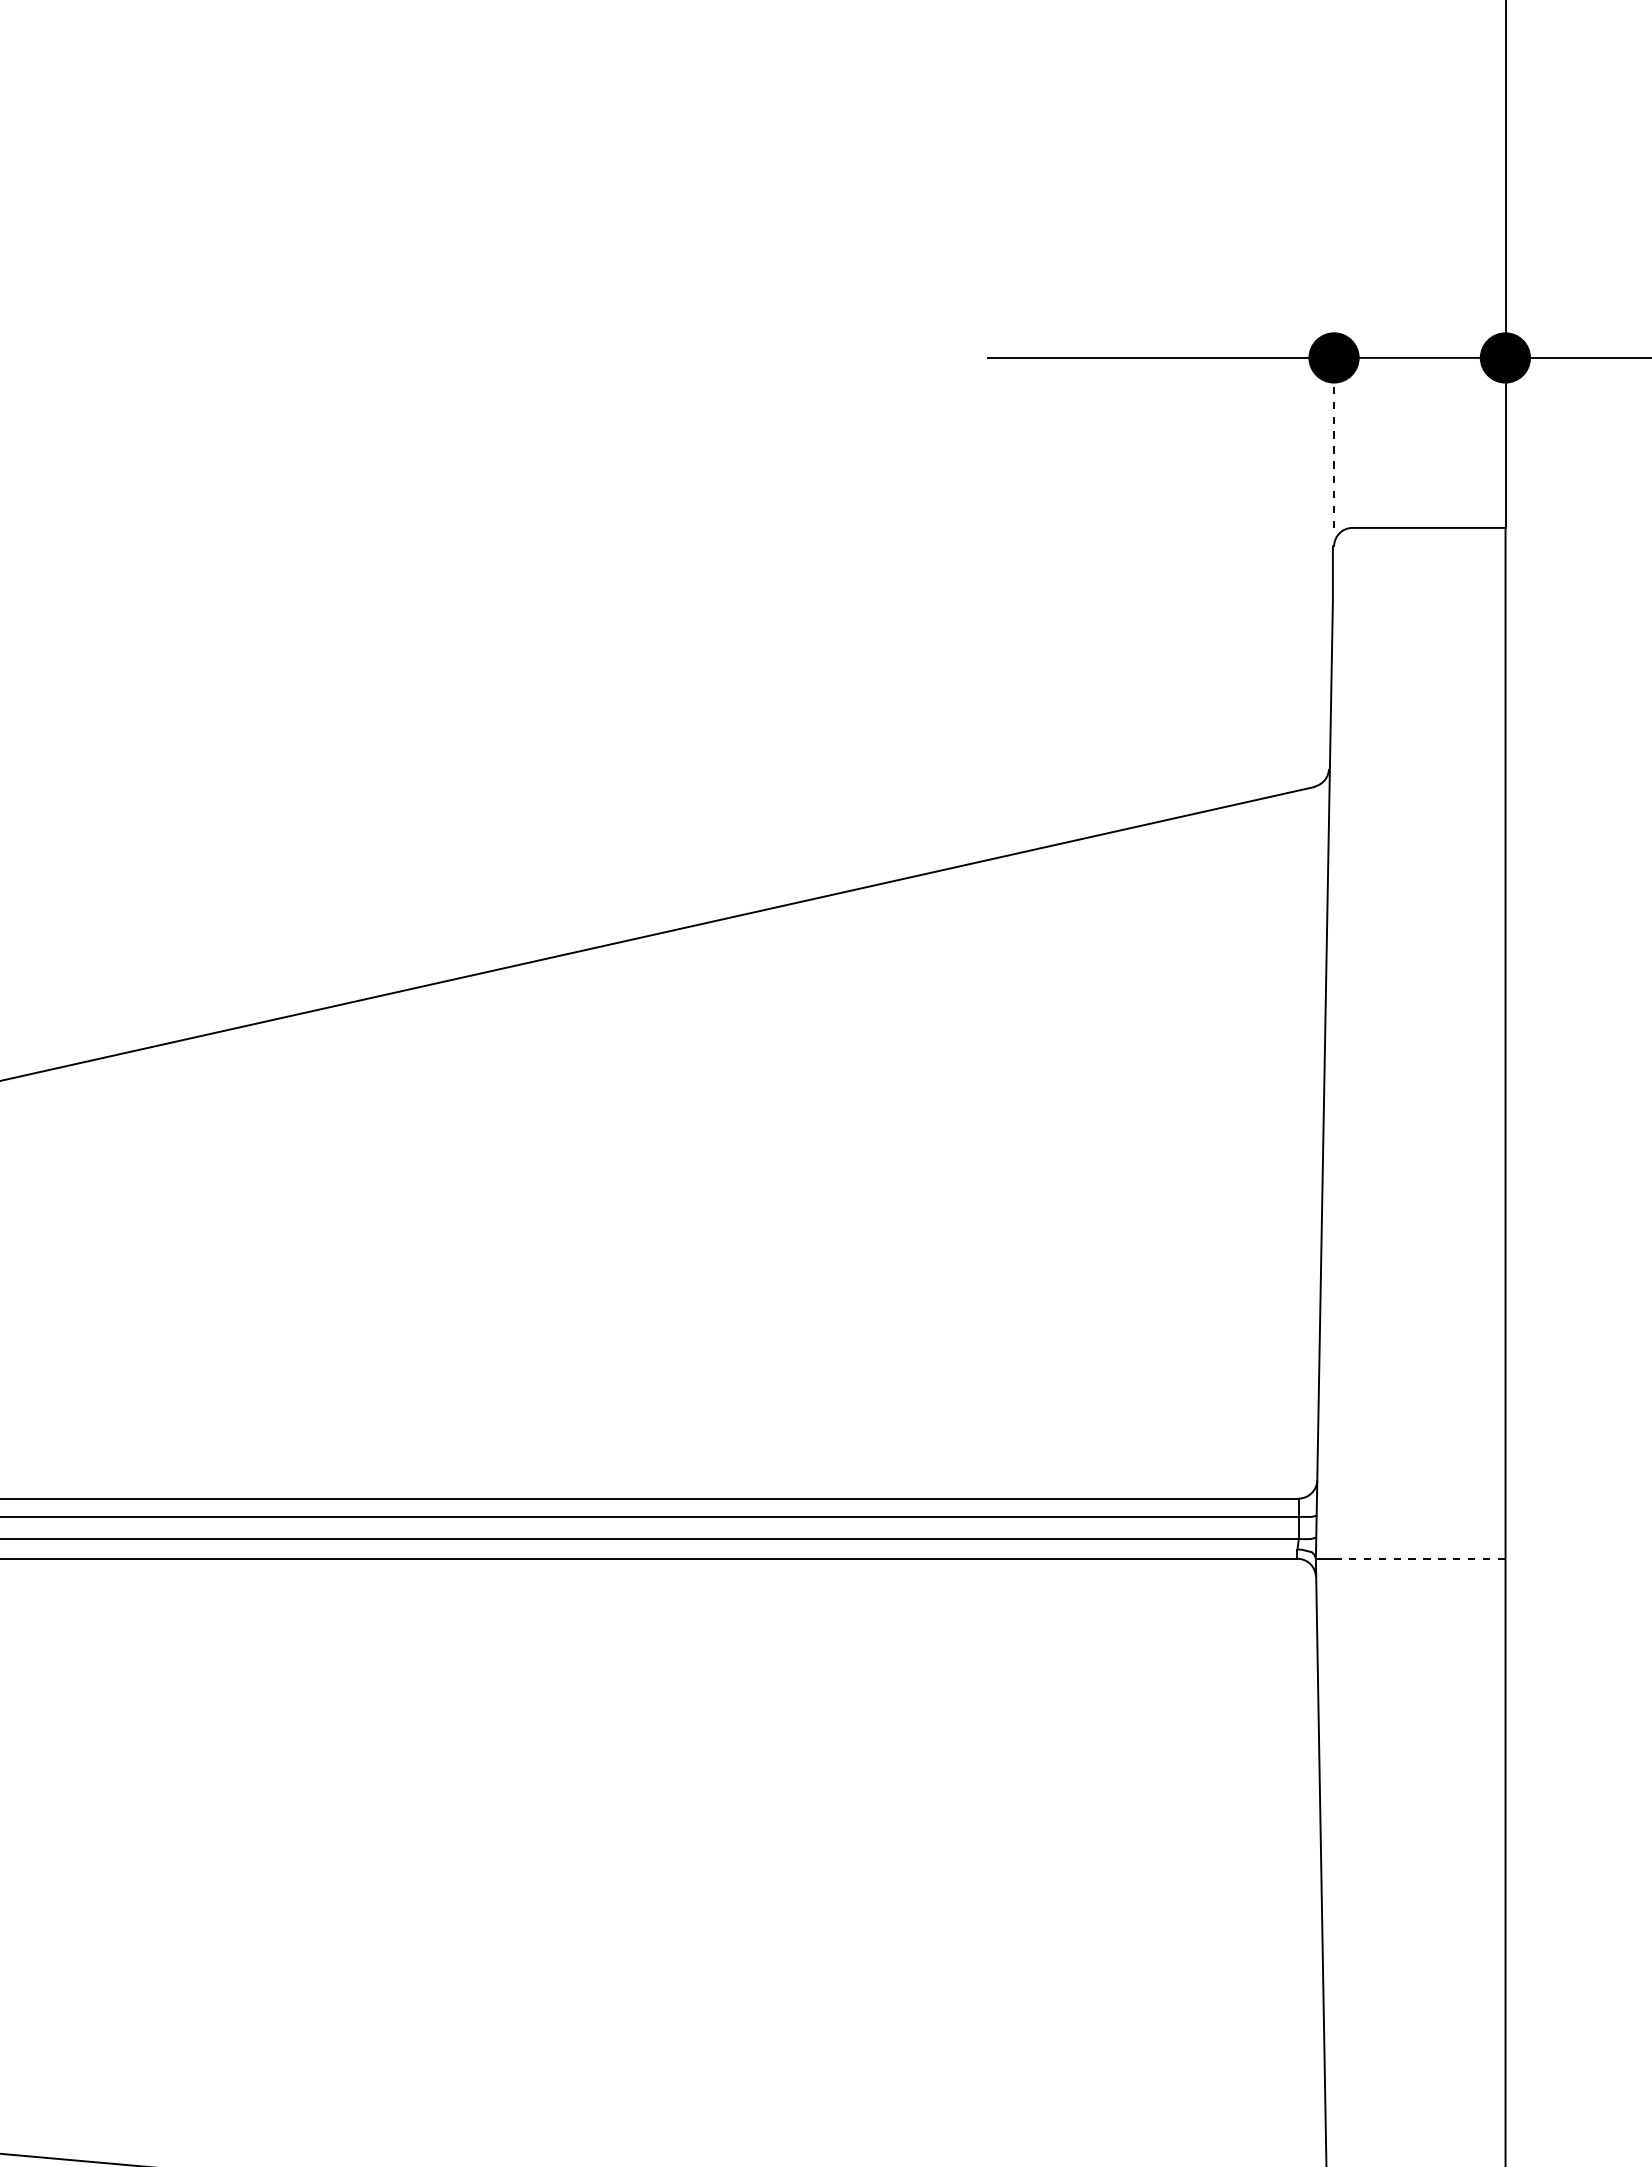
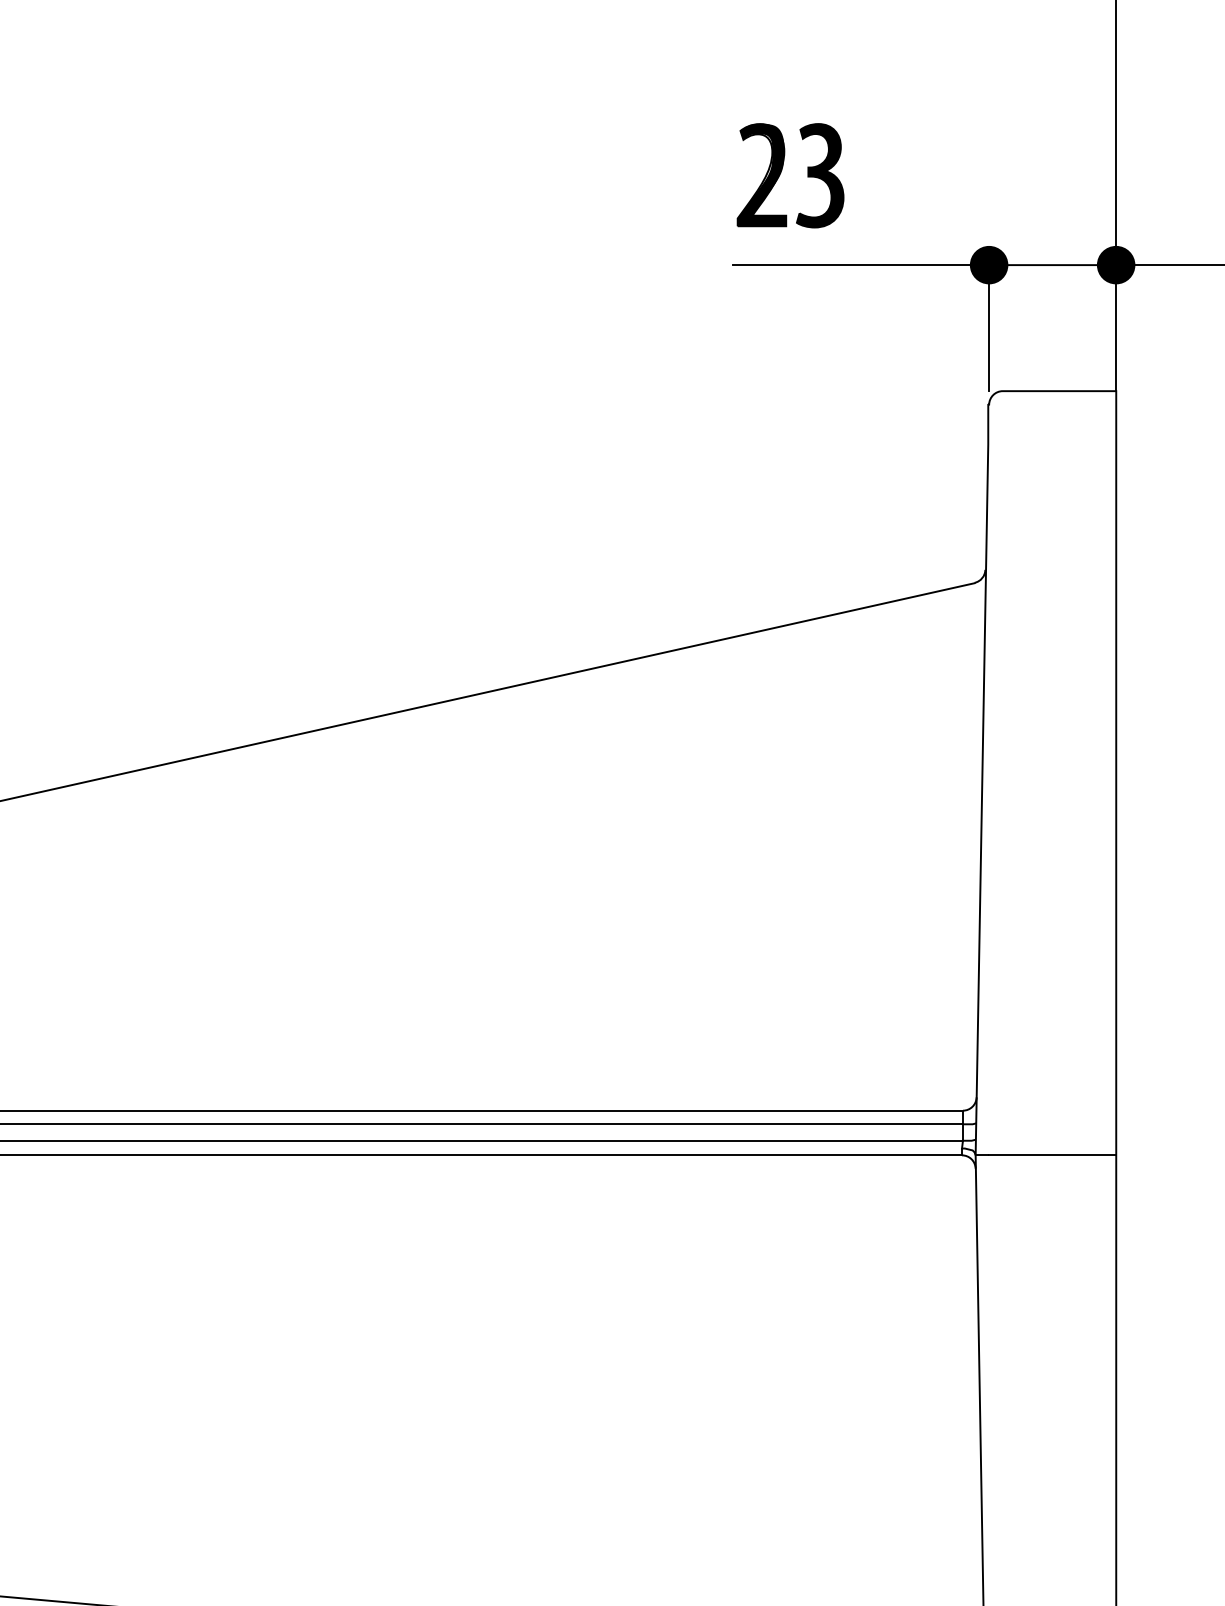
part: (1054, 232) -> (781, 172), added
line: (1334, 442) -> (989, 327), dashed -> solid
line: (1419, 1558) -> (1052, 1155), dashed -> solid

